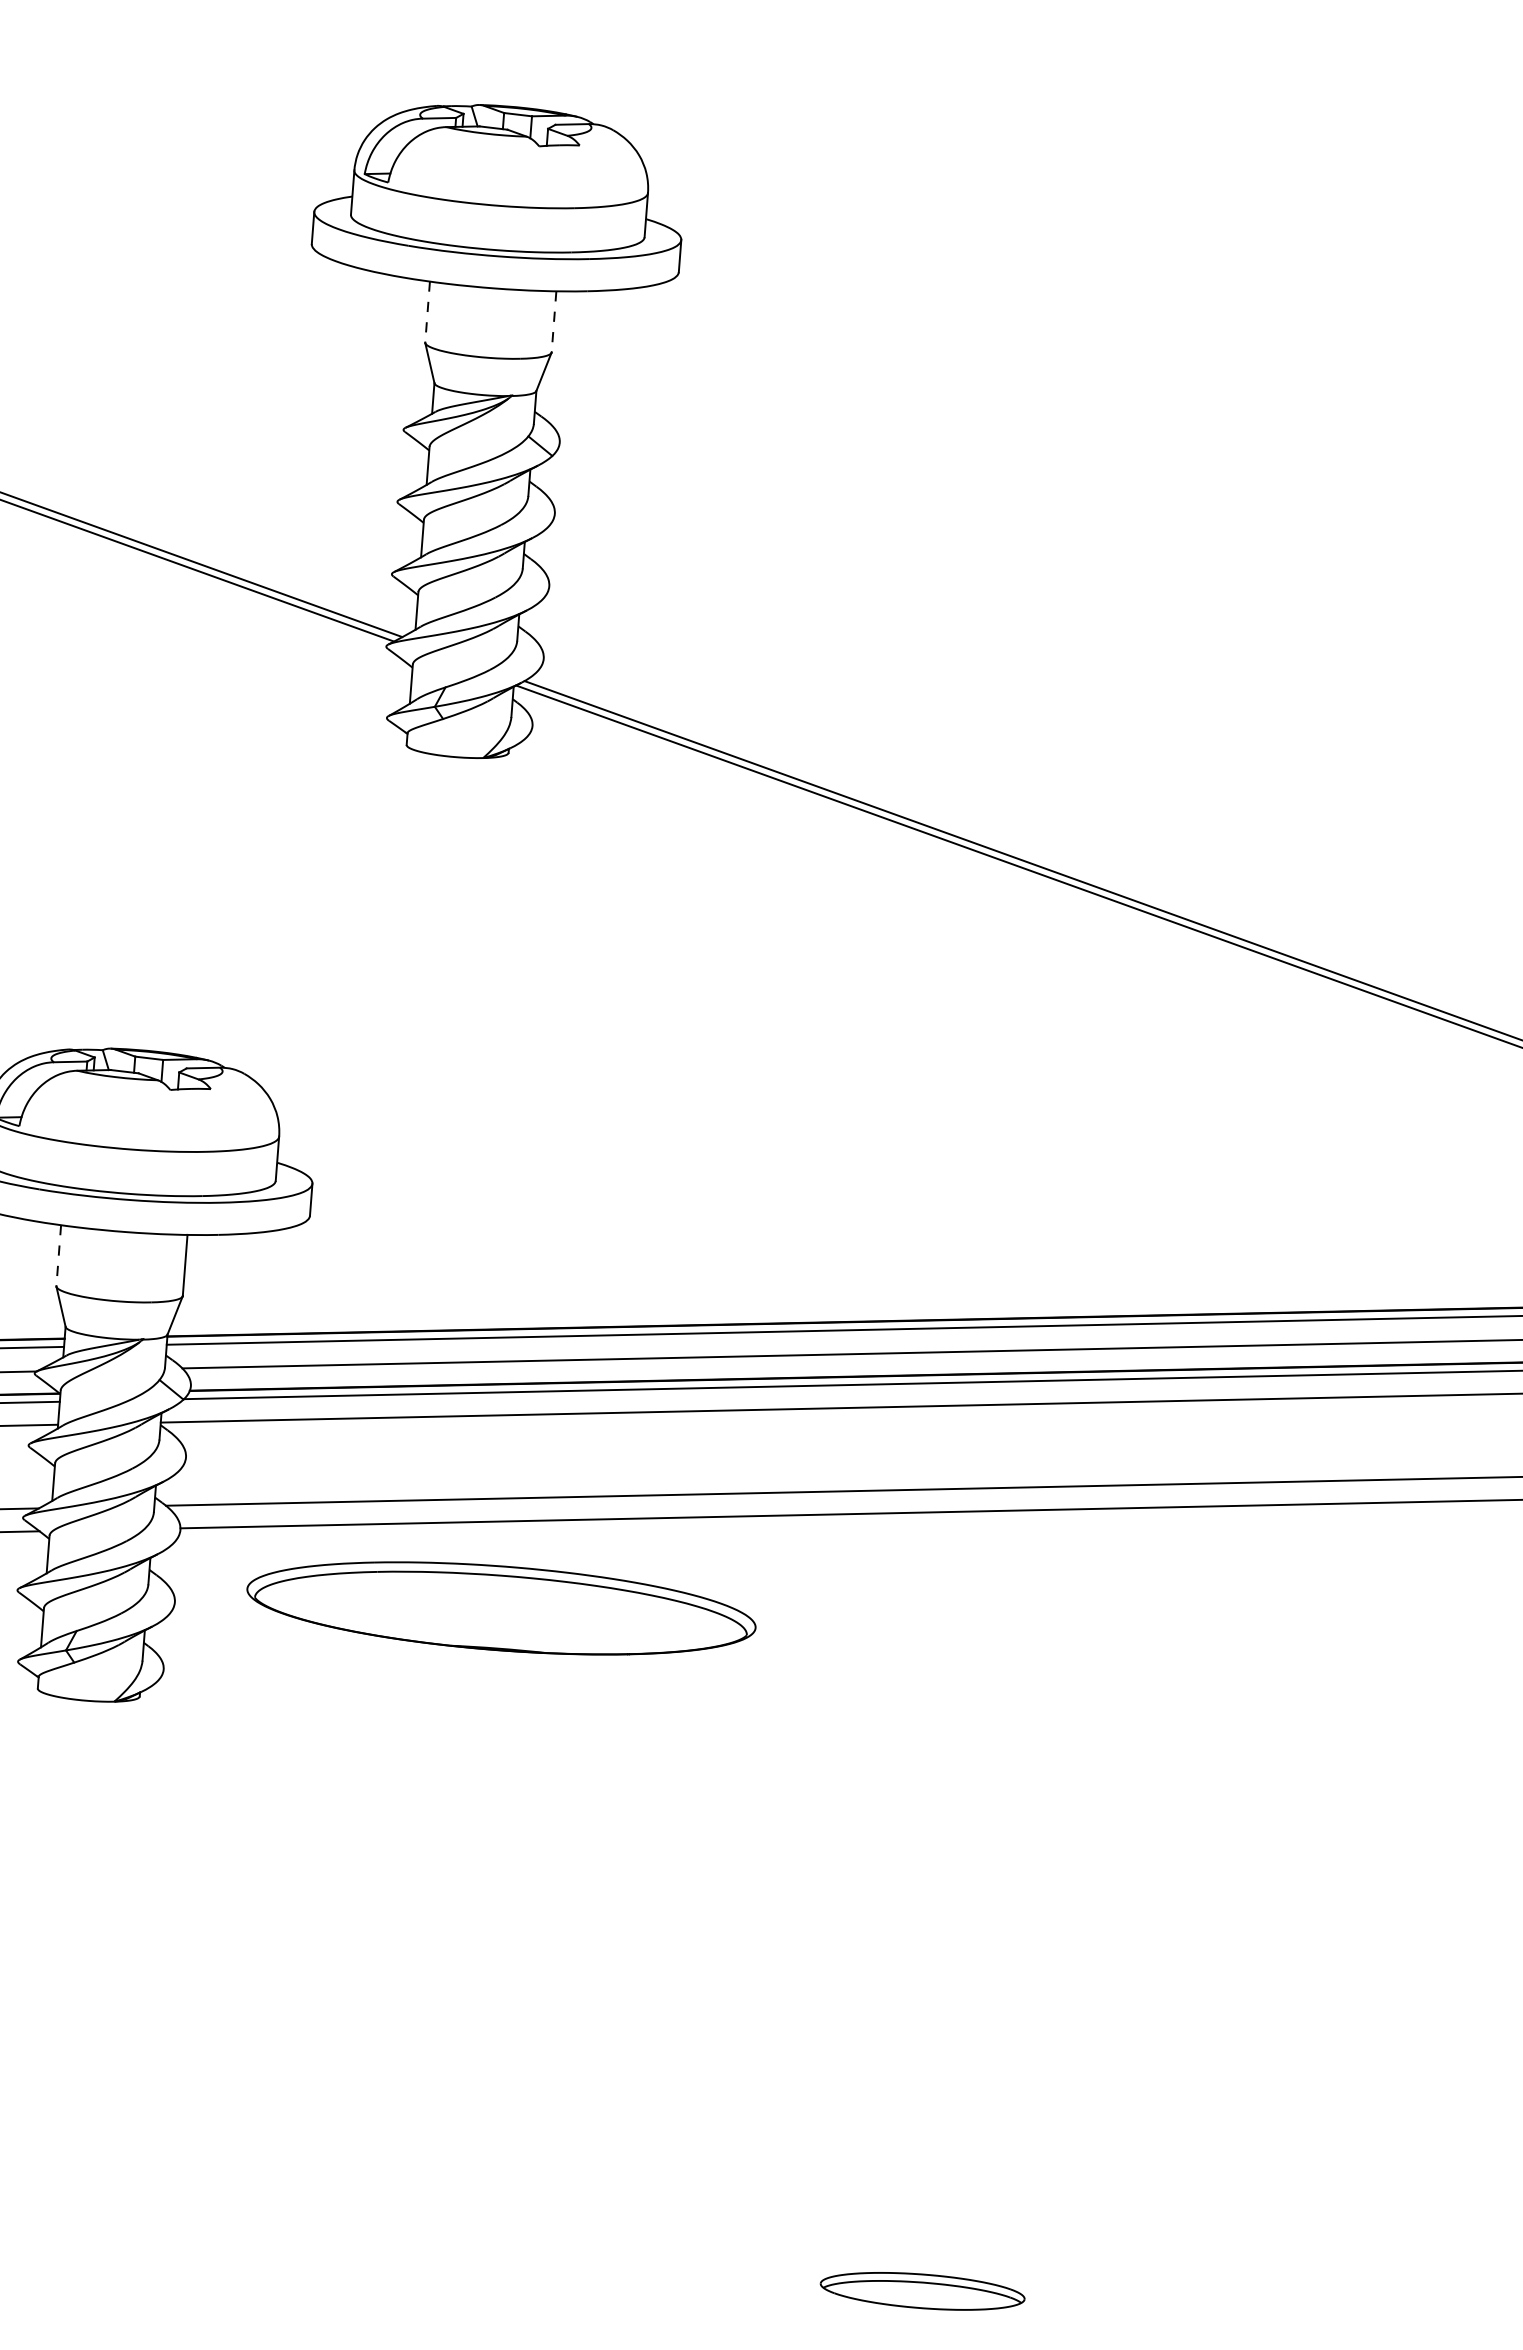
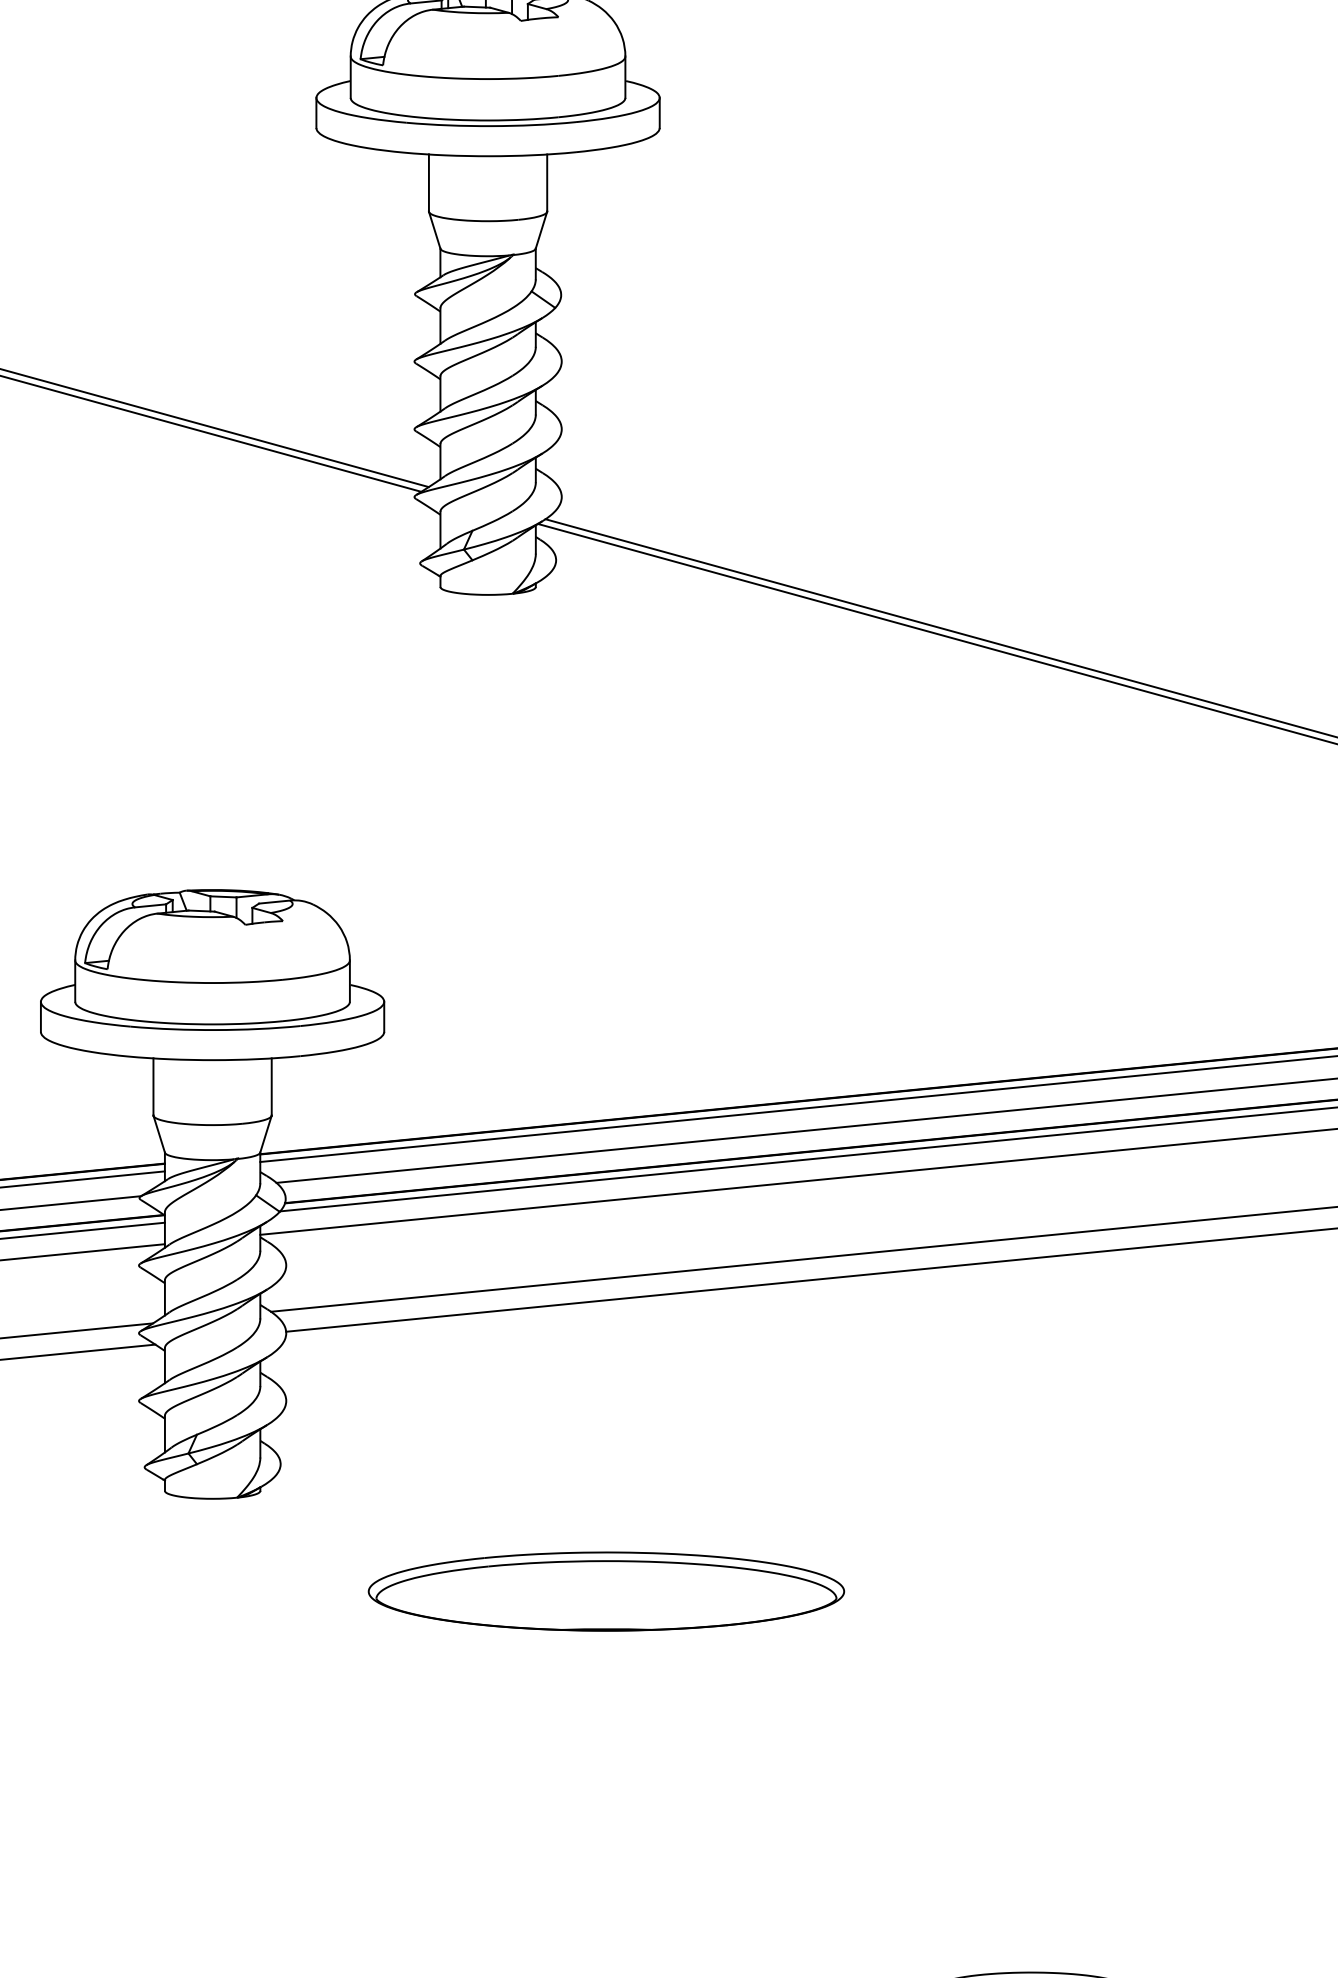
line: (427, 312) -> (428, 183), dashed -> solid
line: (554, 321) -> (547, 182), dashed -> solid
line: (58, 1255) -> (153, 1086), dashed -> solid
part: (501, 1608) -> (606, 1591), moved

